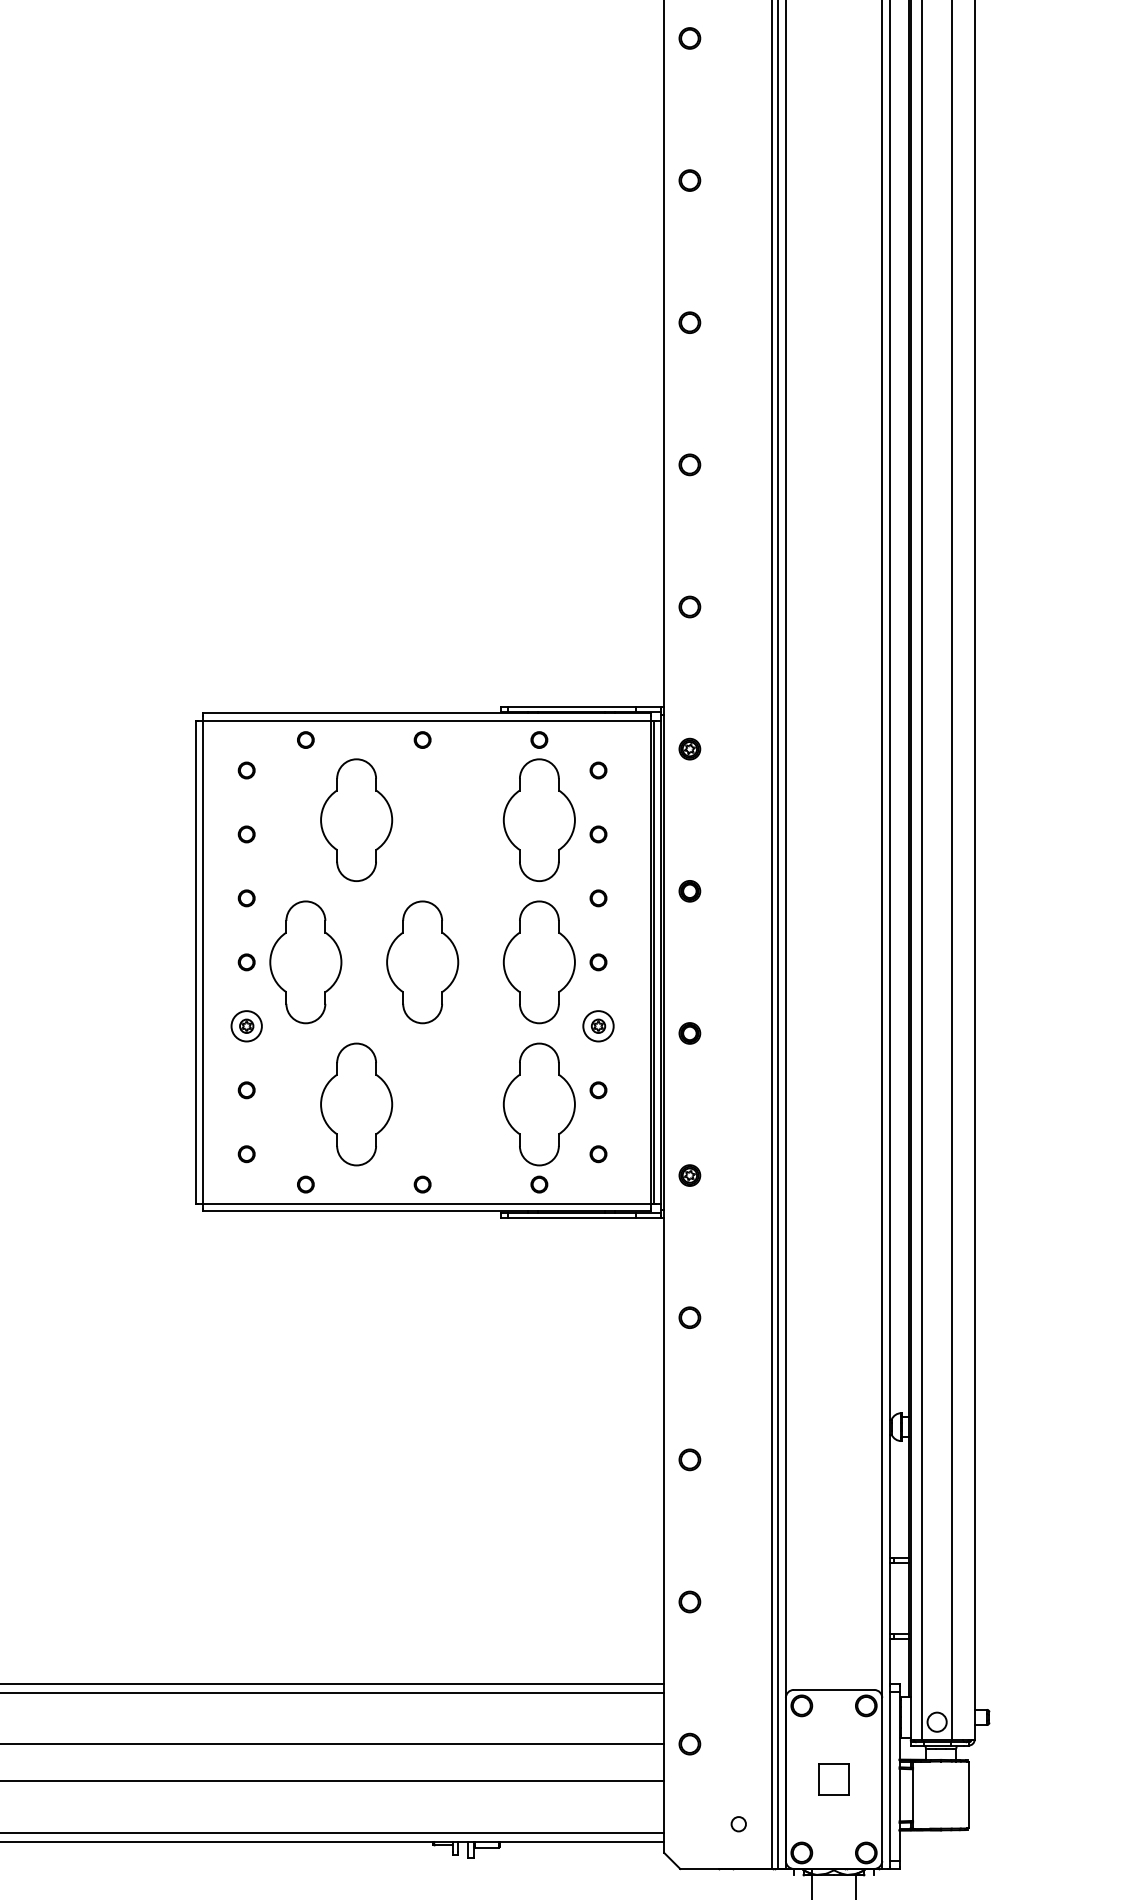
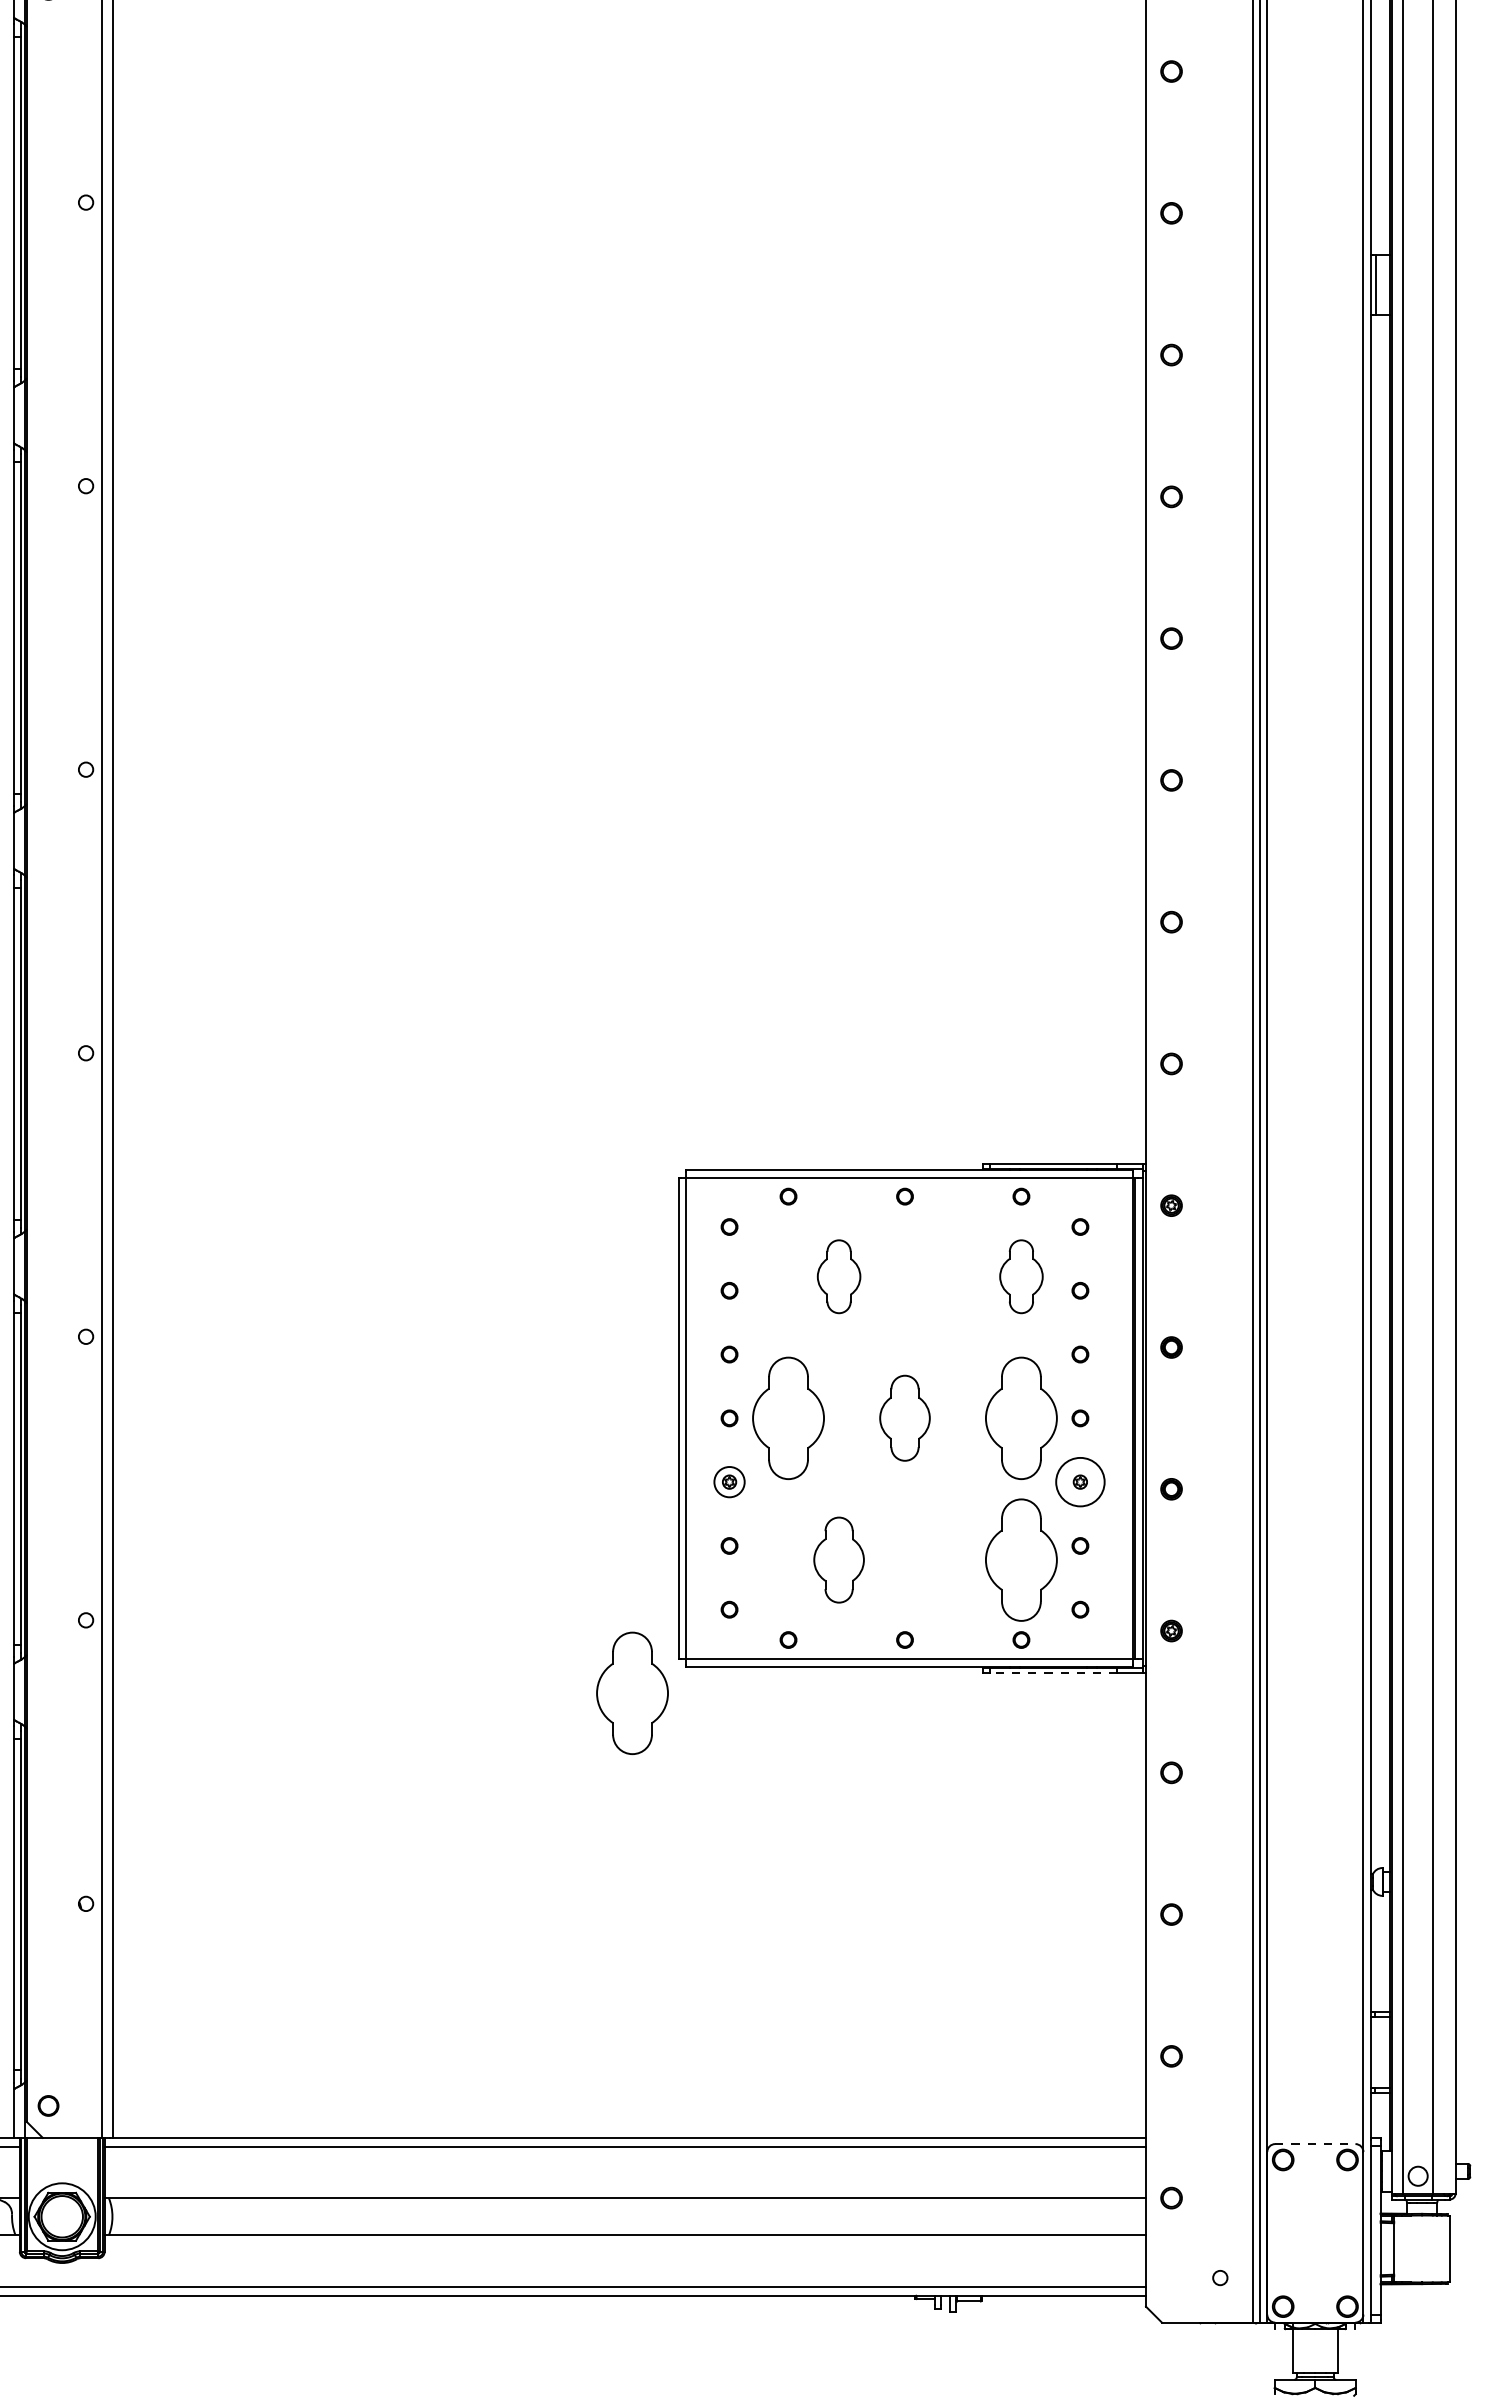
part: (355, 820) -> (838, 1276), size x0.6
part: (539, 820) -> (1021, 1276), size x0.6
part: (422, 961) -> (904, 1417), size x0.7
circle: (598, 1026) -> (1080, 1482), size x1.6
part: (355, 1103) -> (838, 1559), size x0.7
line: (571, 1218) -> (1053, 1673), solid -> dashed
part: (149, 1237) -> (632, 1692), added
line: (834, 1690) -> (1315, 2144), solid -> dashed
part: (834, 1779) -> (1315, 2233), removed

